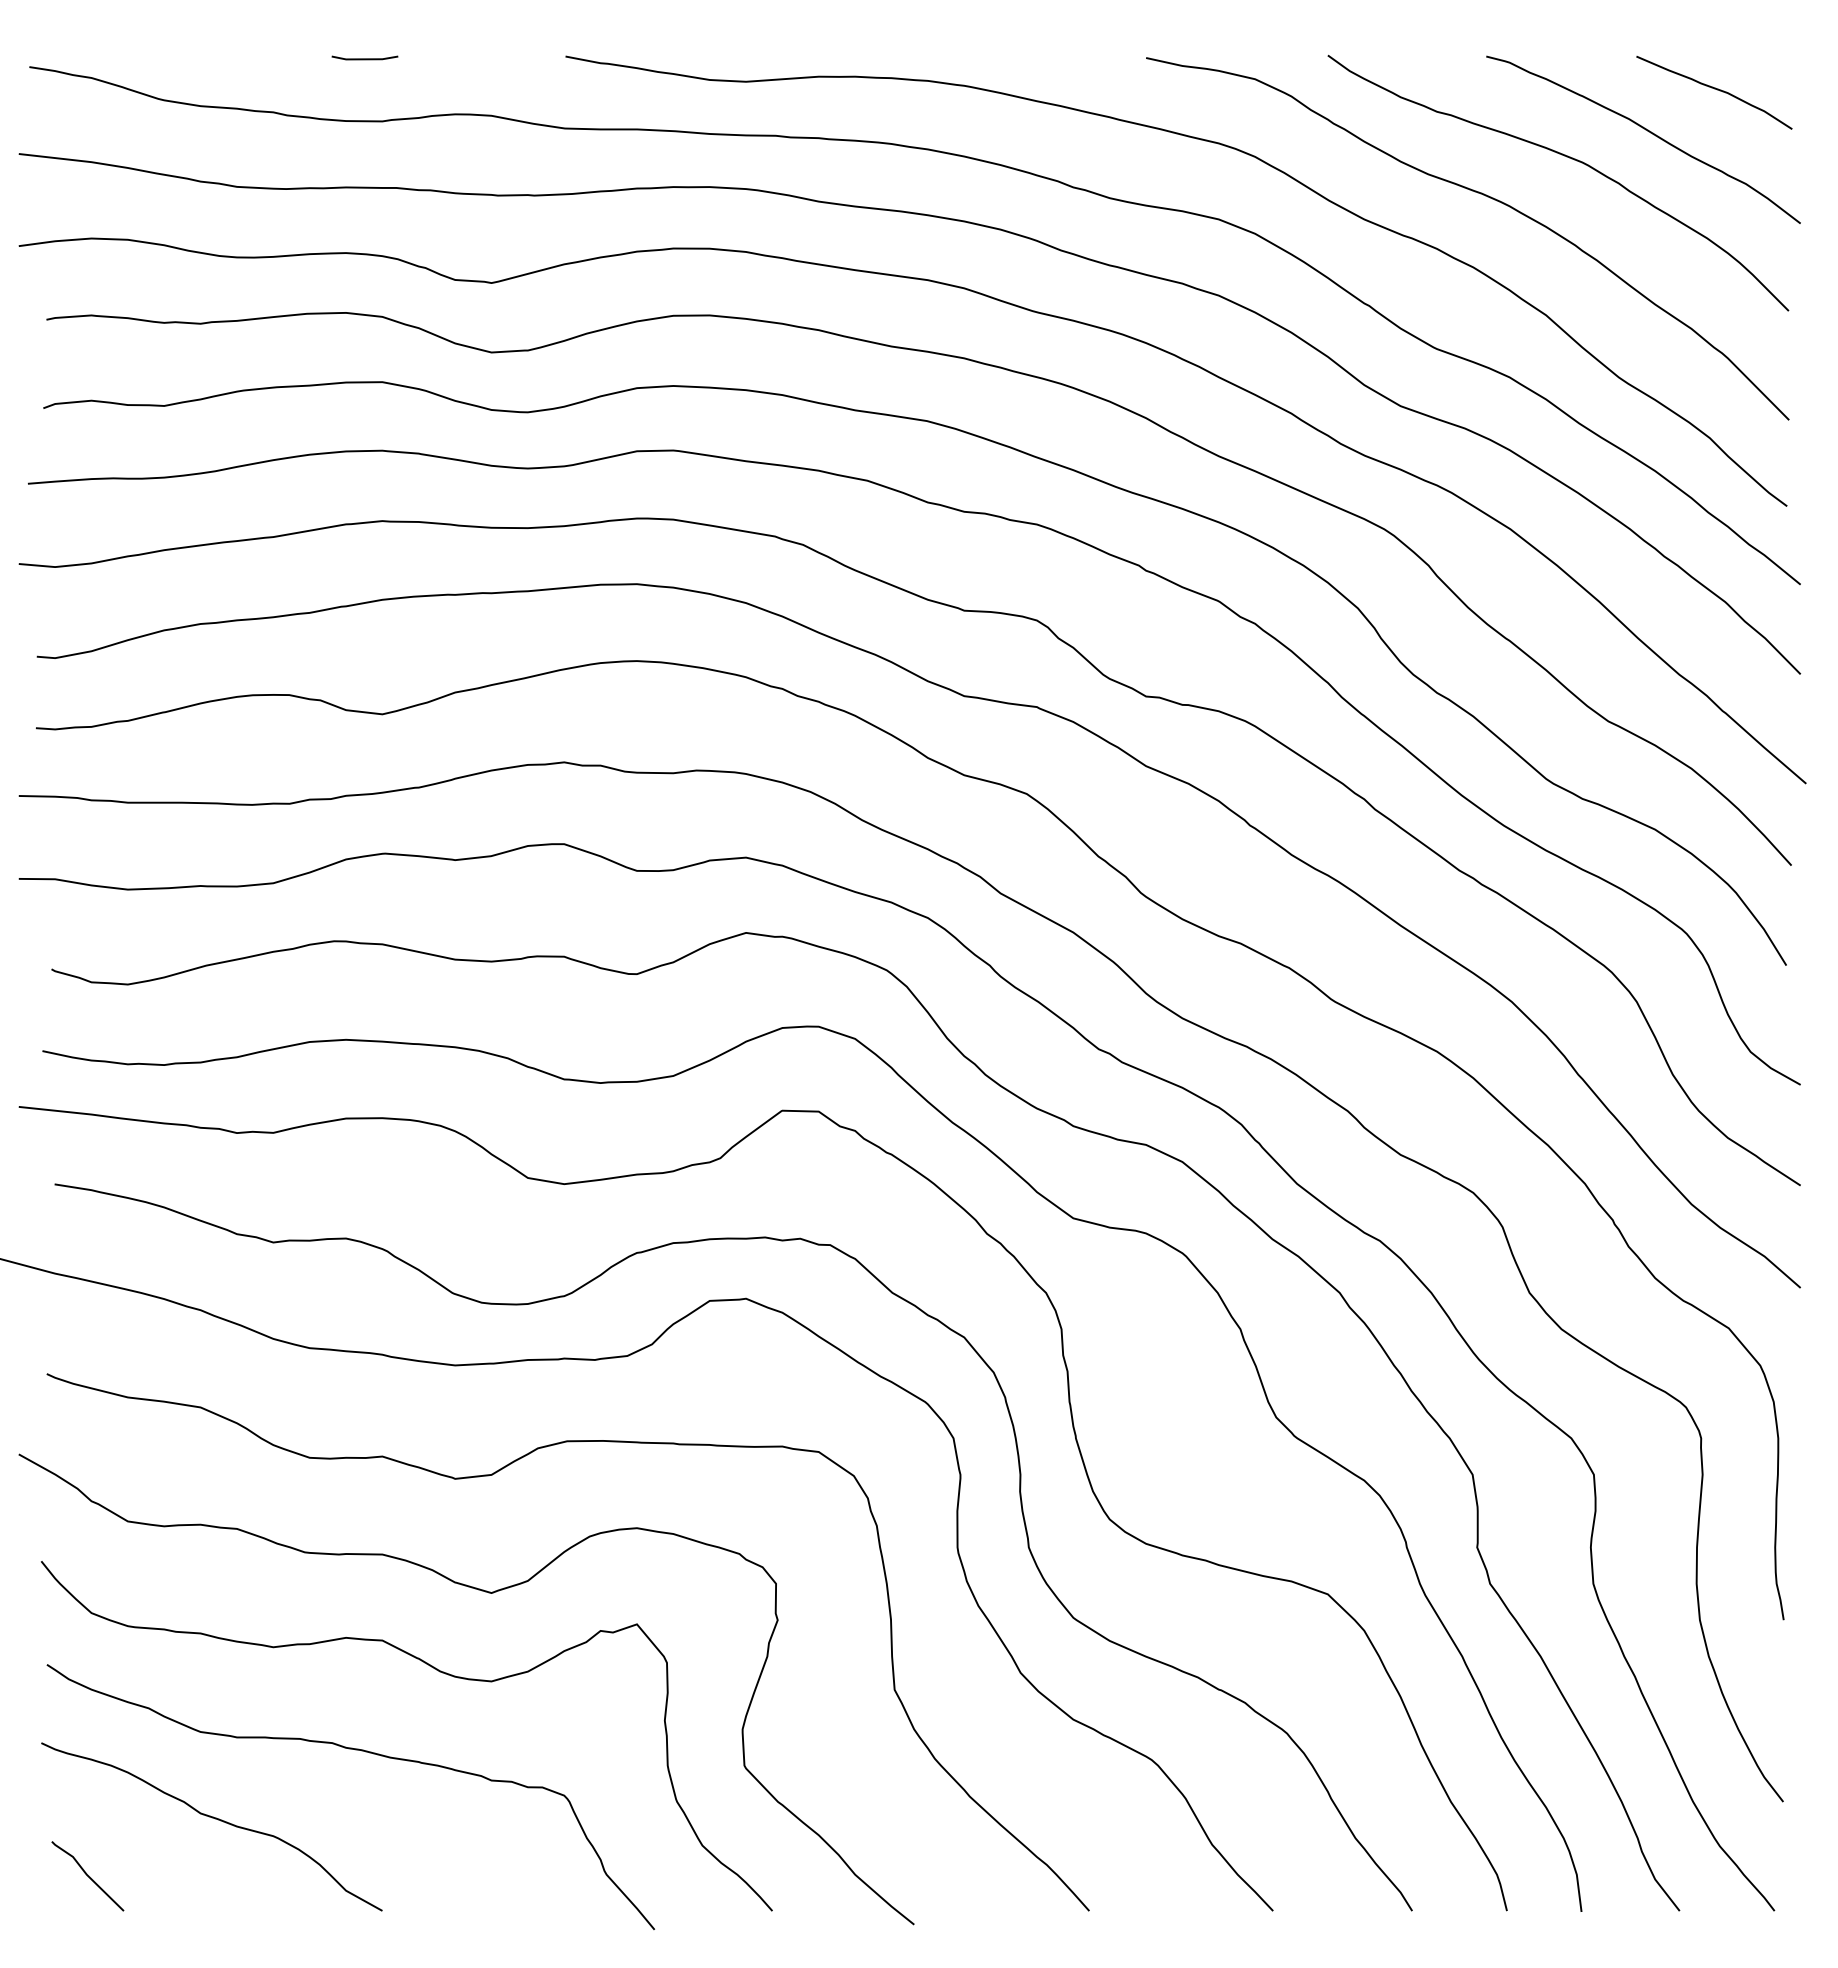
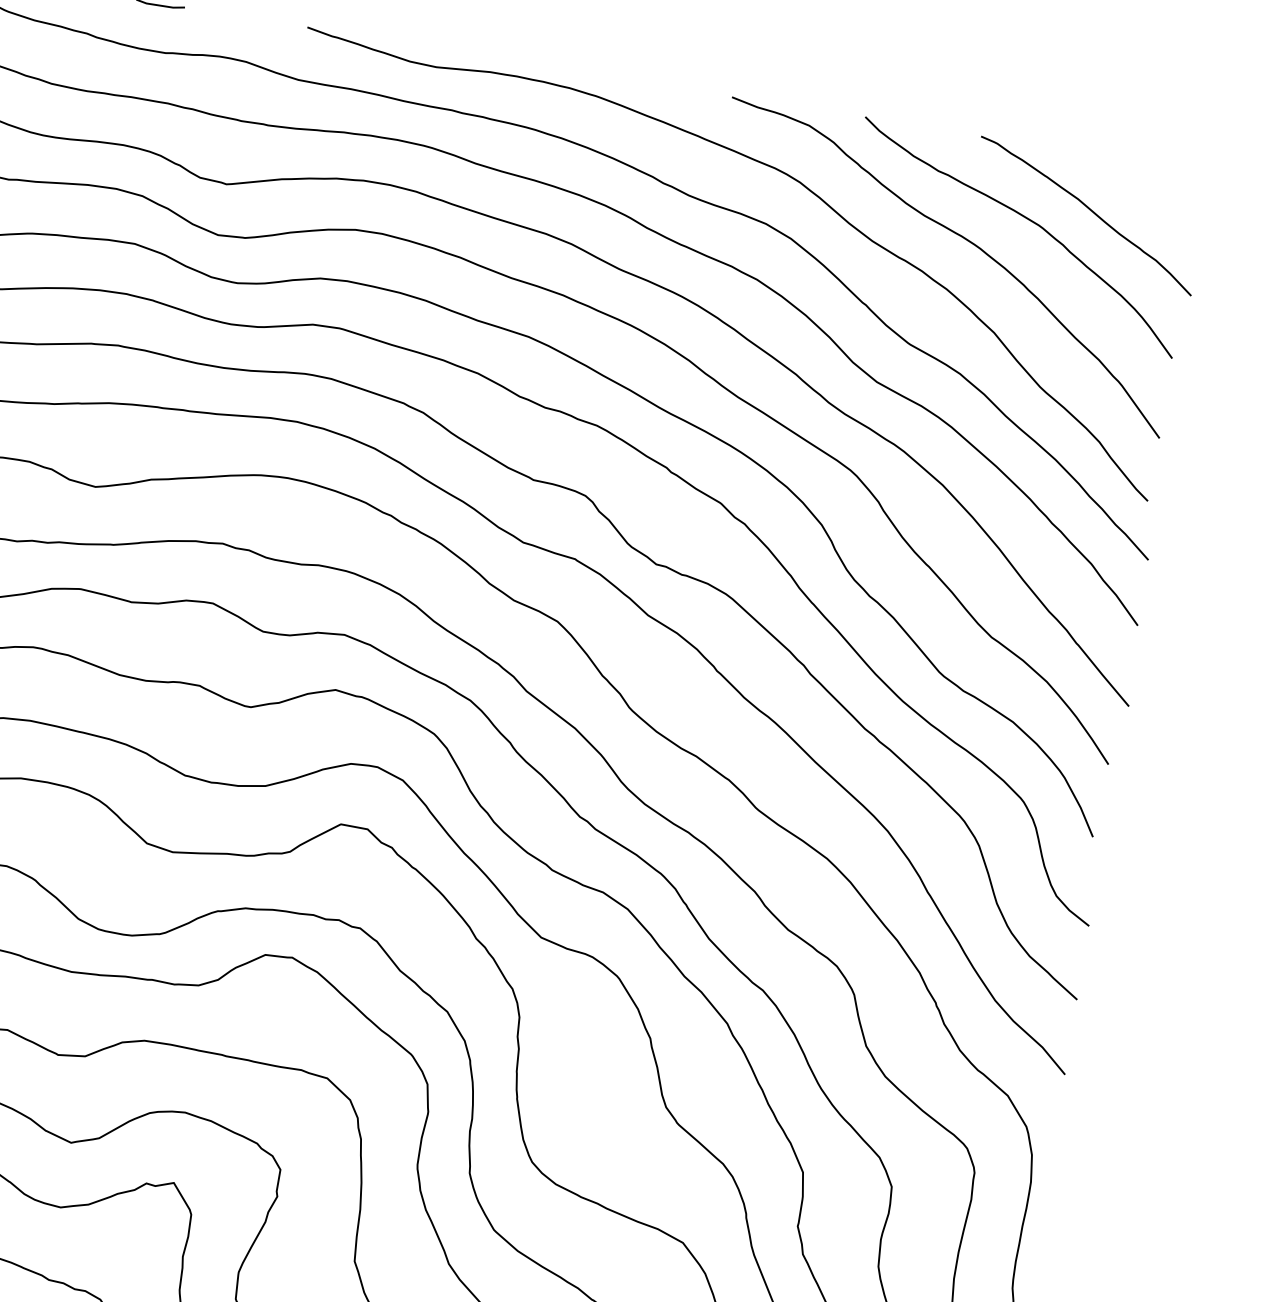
curve: (1714, 89) -> (1144, 187), removed

